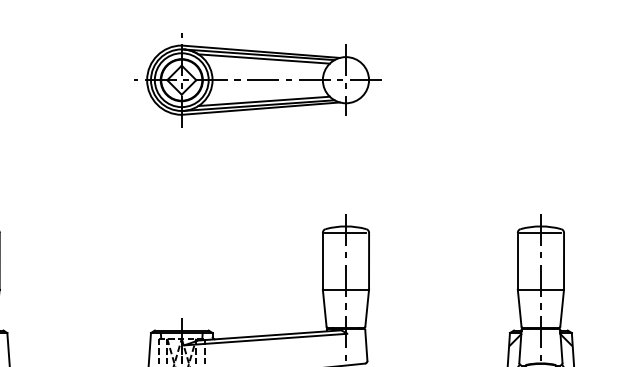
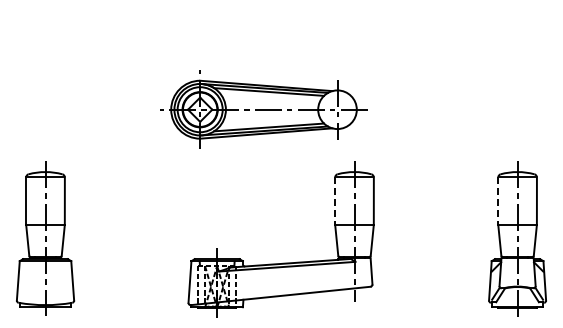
part: (257, 79) -> (263, 109), moved
line: (323, 261) -> (335, 201), solid -> dashed
line: (518, 261) -> (498, 201), solid -> dashed

